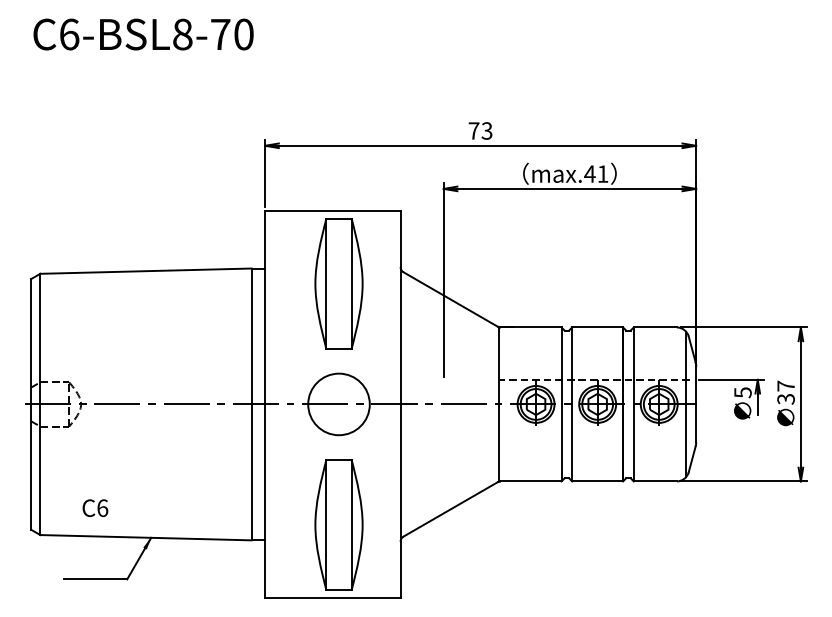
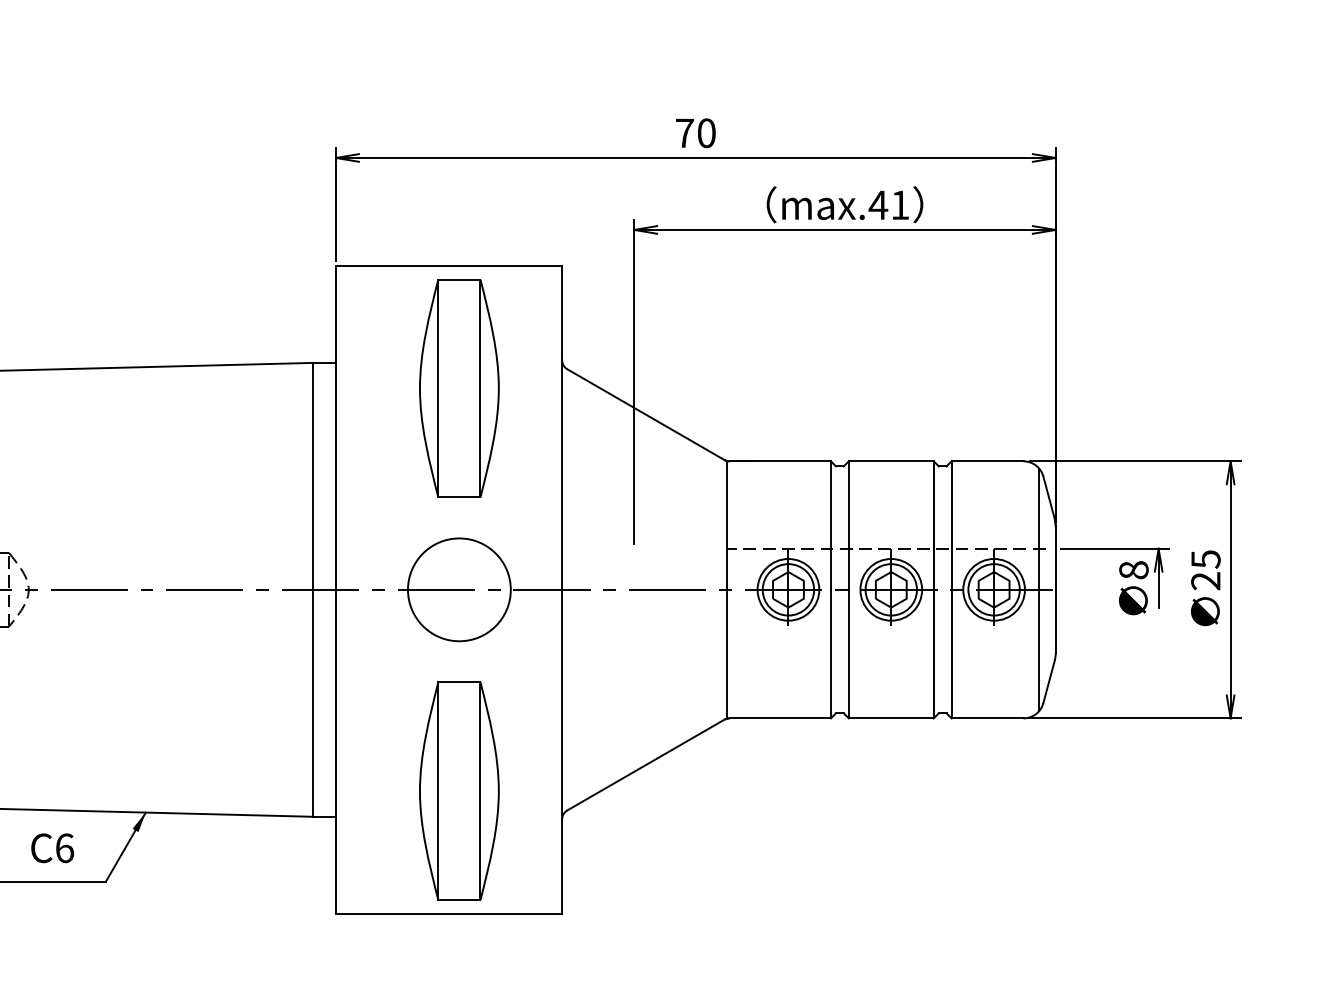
text: (486, 130) -> (705, 132), 73 -> 70
text: (742, 392) -> (1133, 569), 5 -> 8
text: (785, 392) -> (1204, 569), 37 -> 25
text: (95, 508) -> (52, 848), moved

